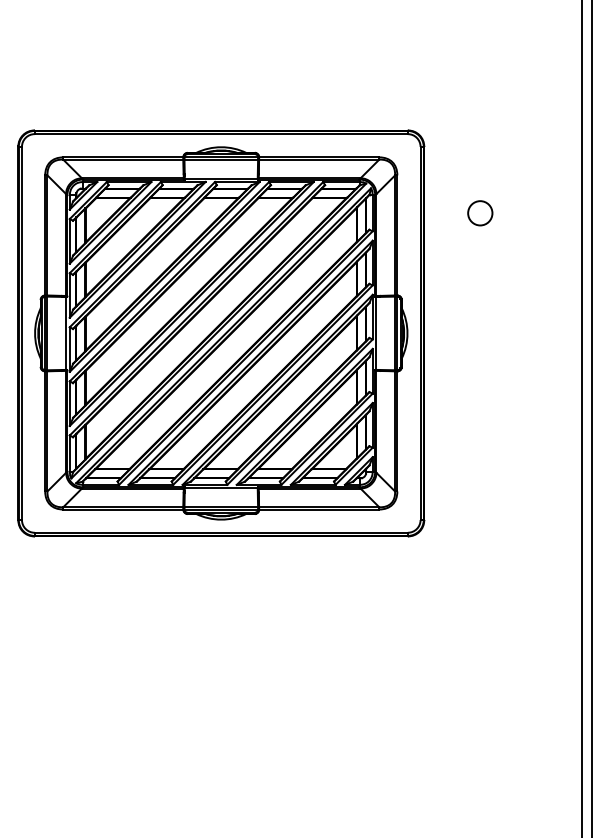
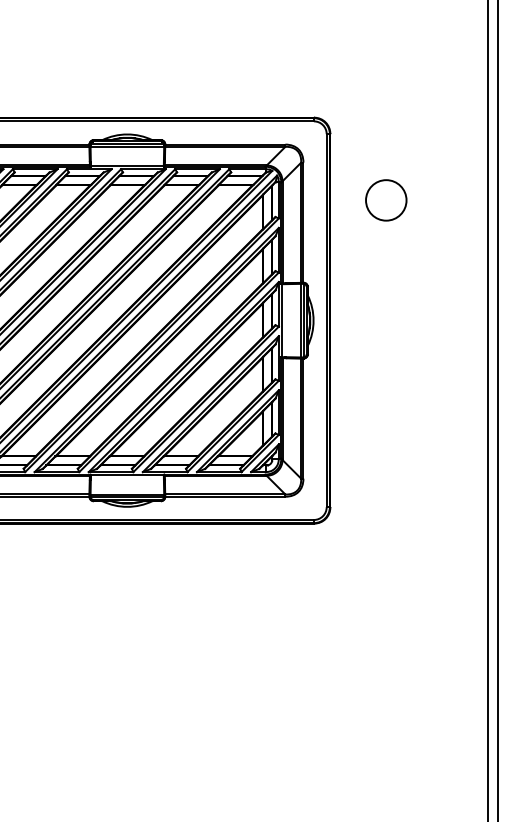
circle: (480, 213) -> (386, 200), size x1.67

